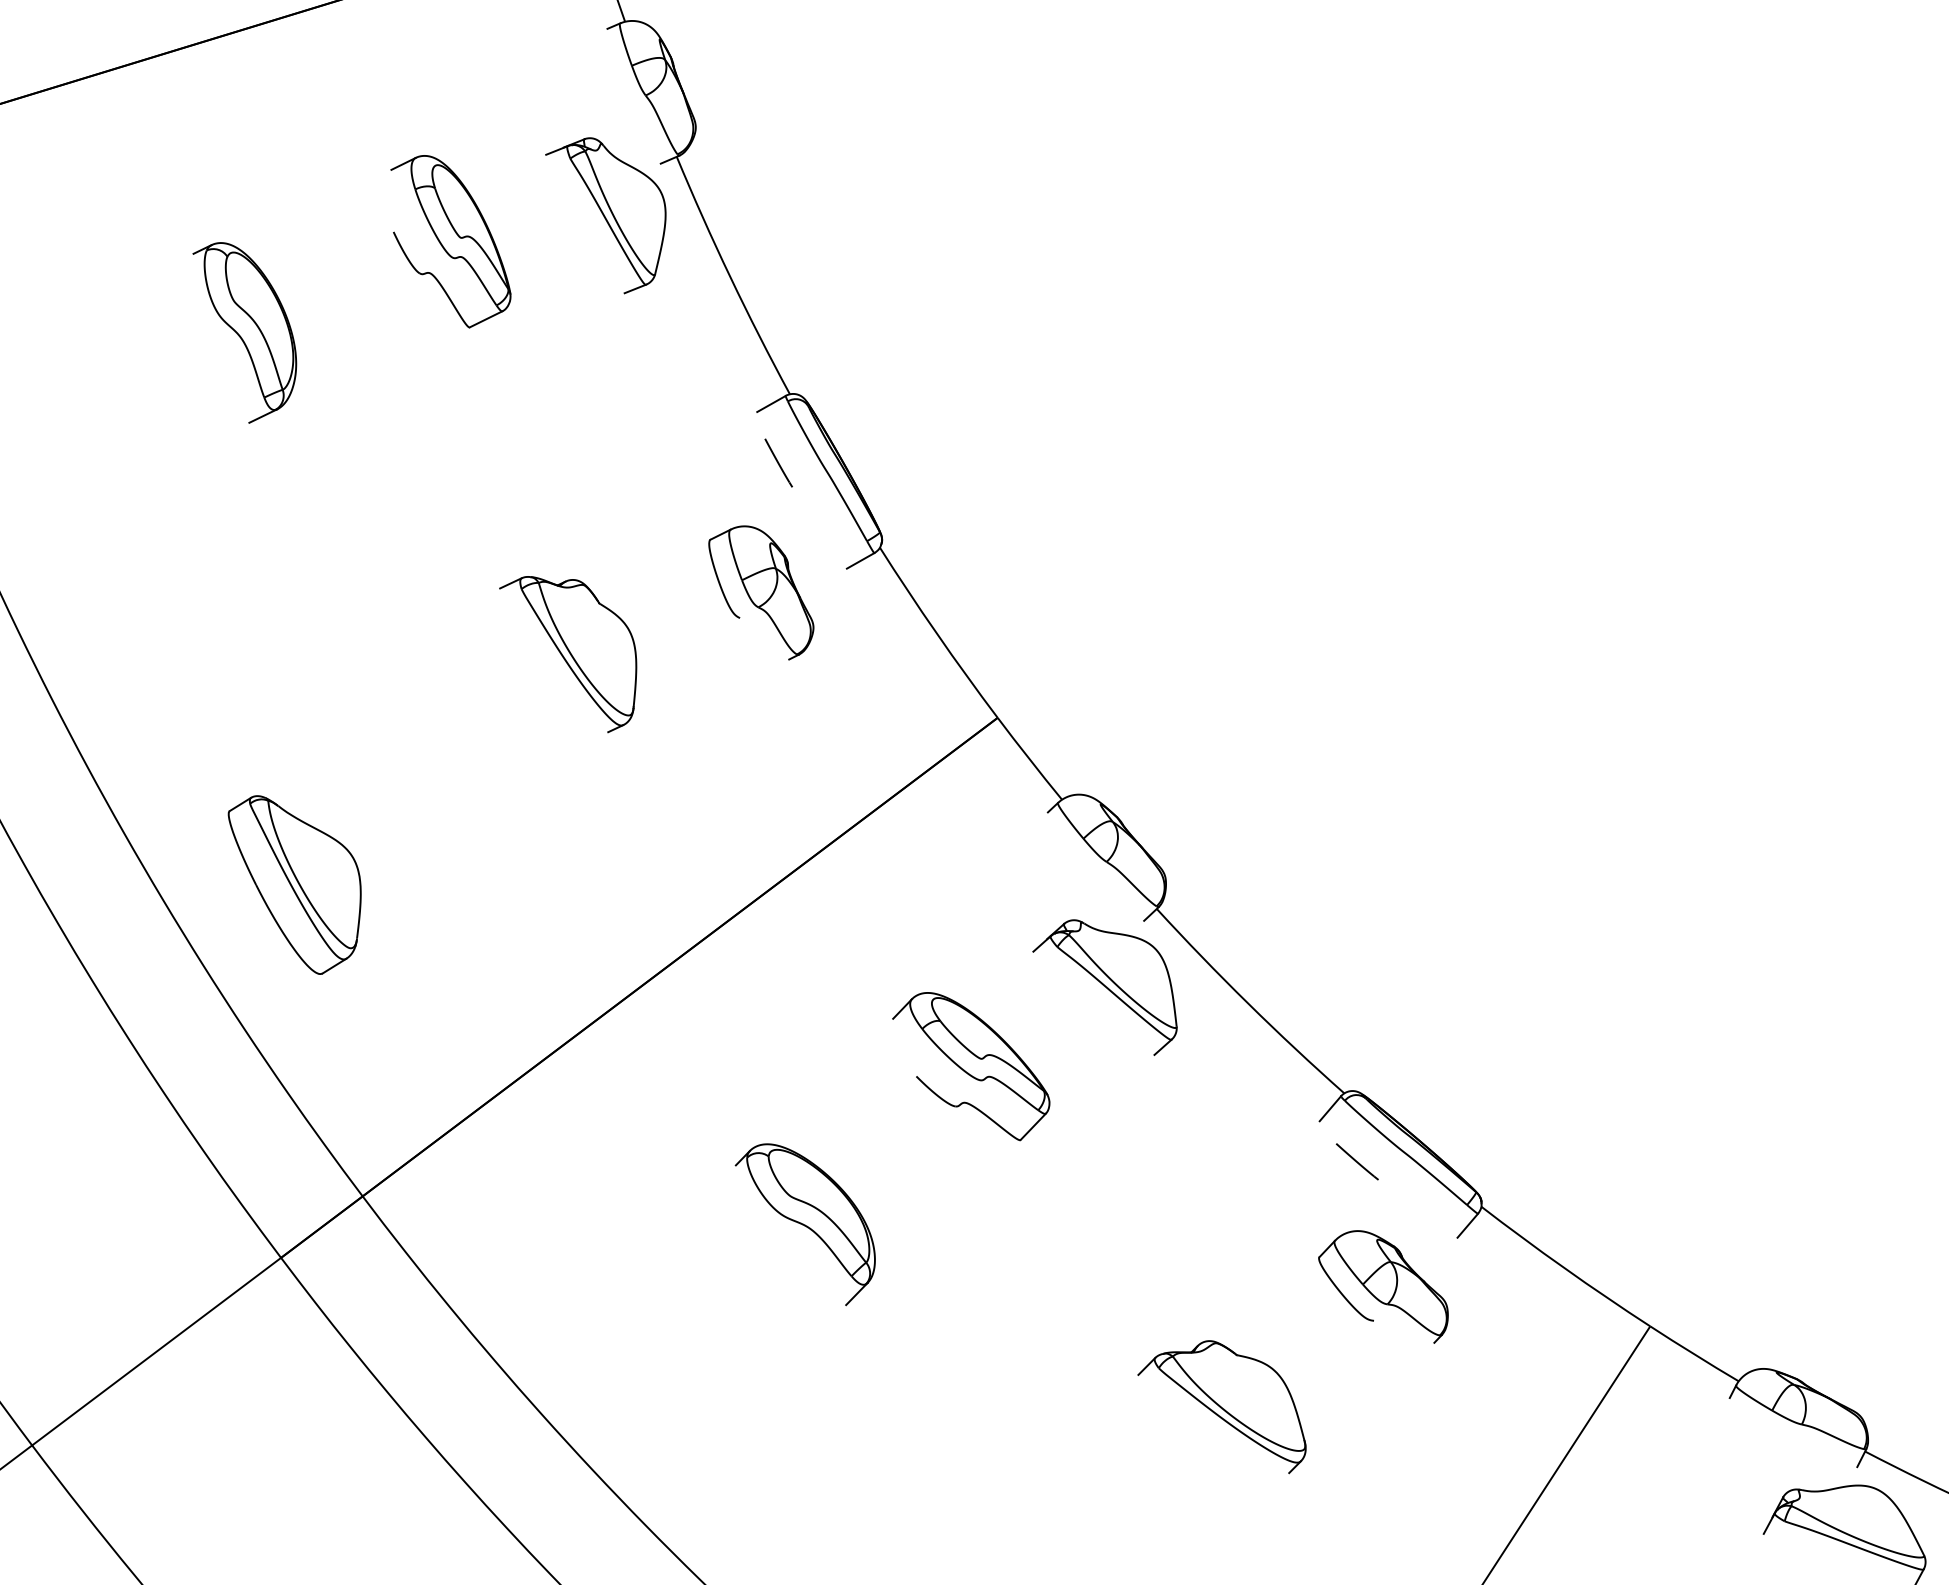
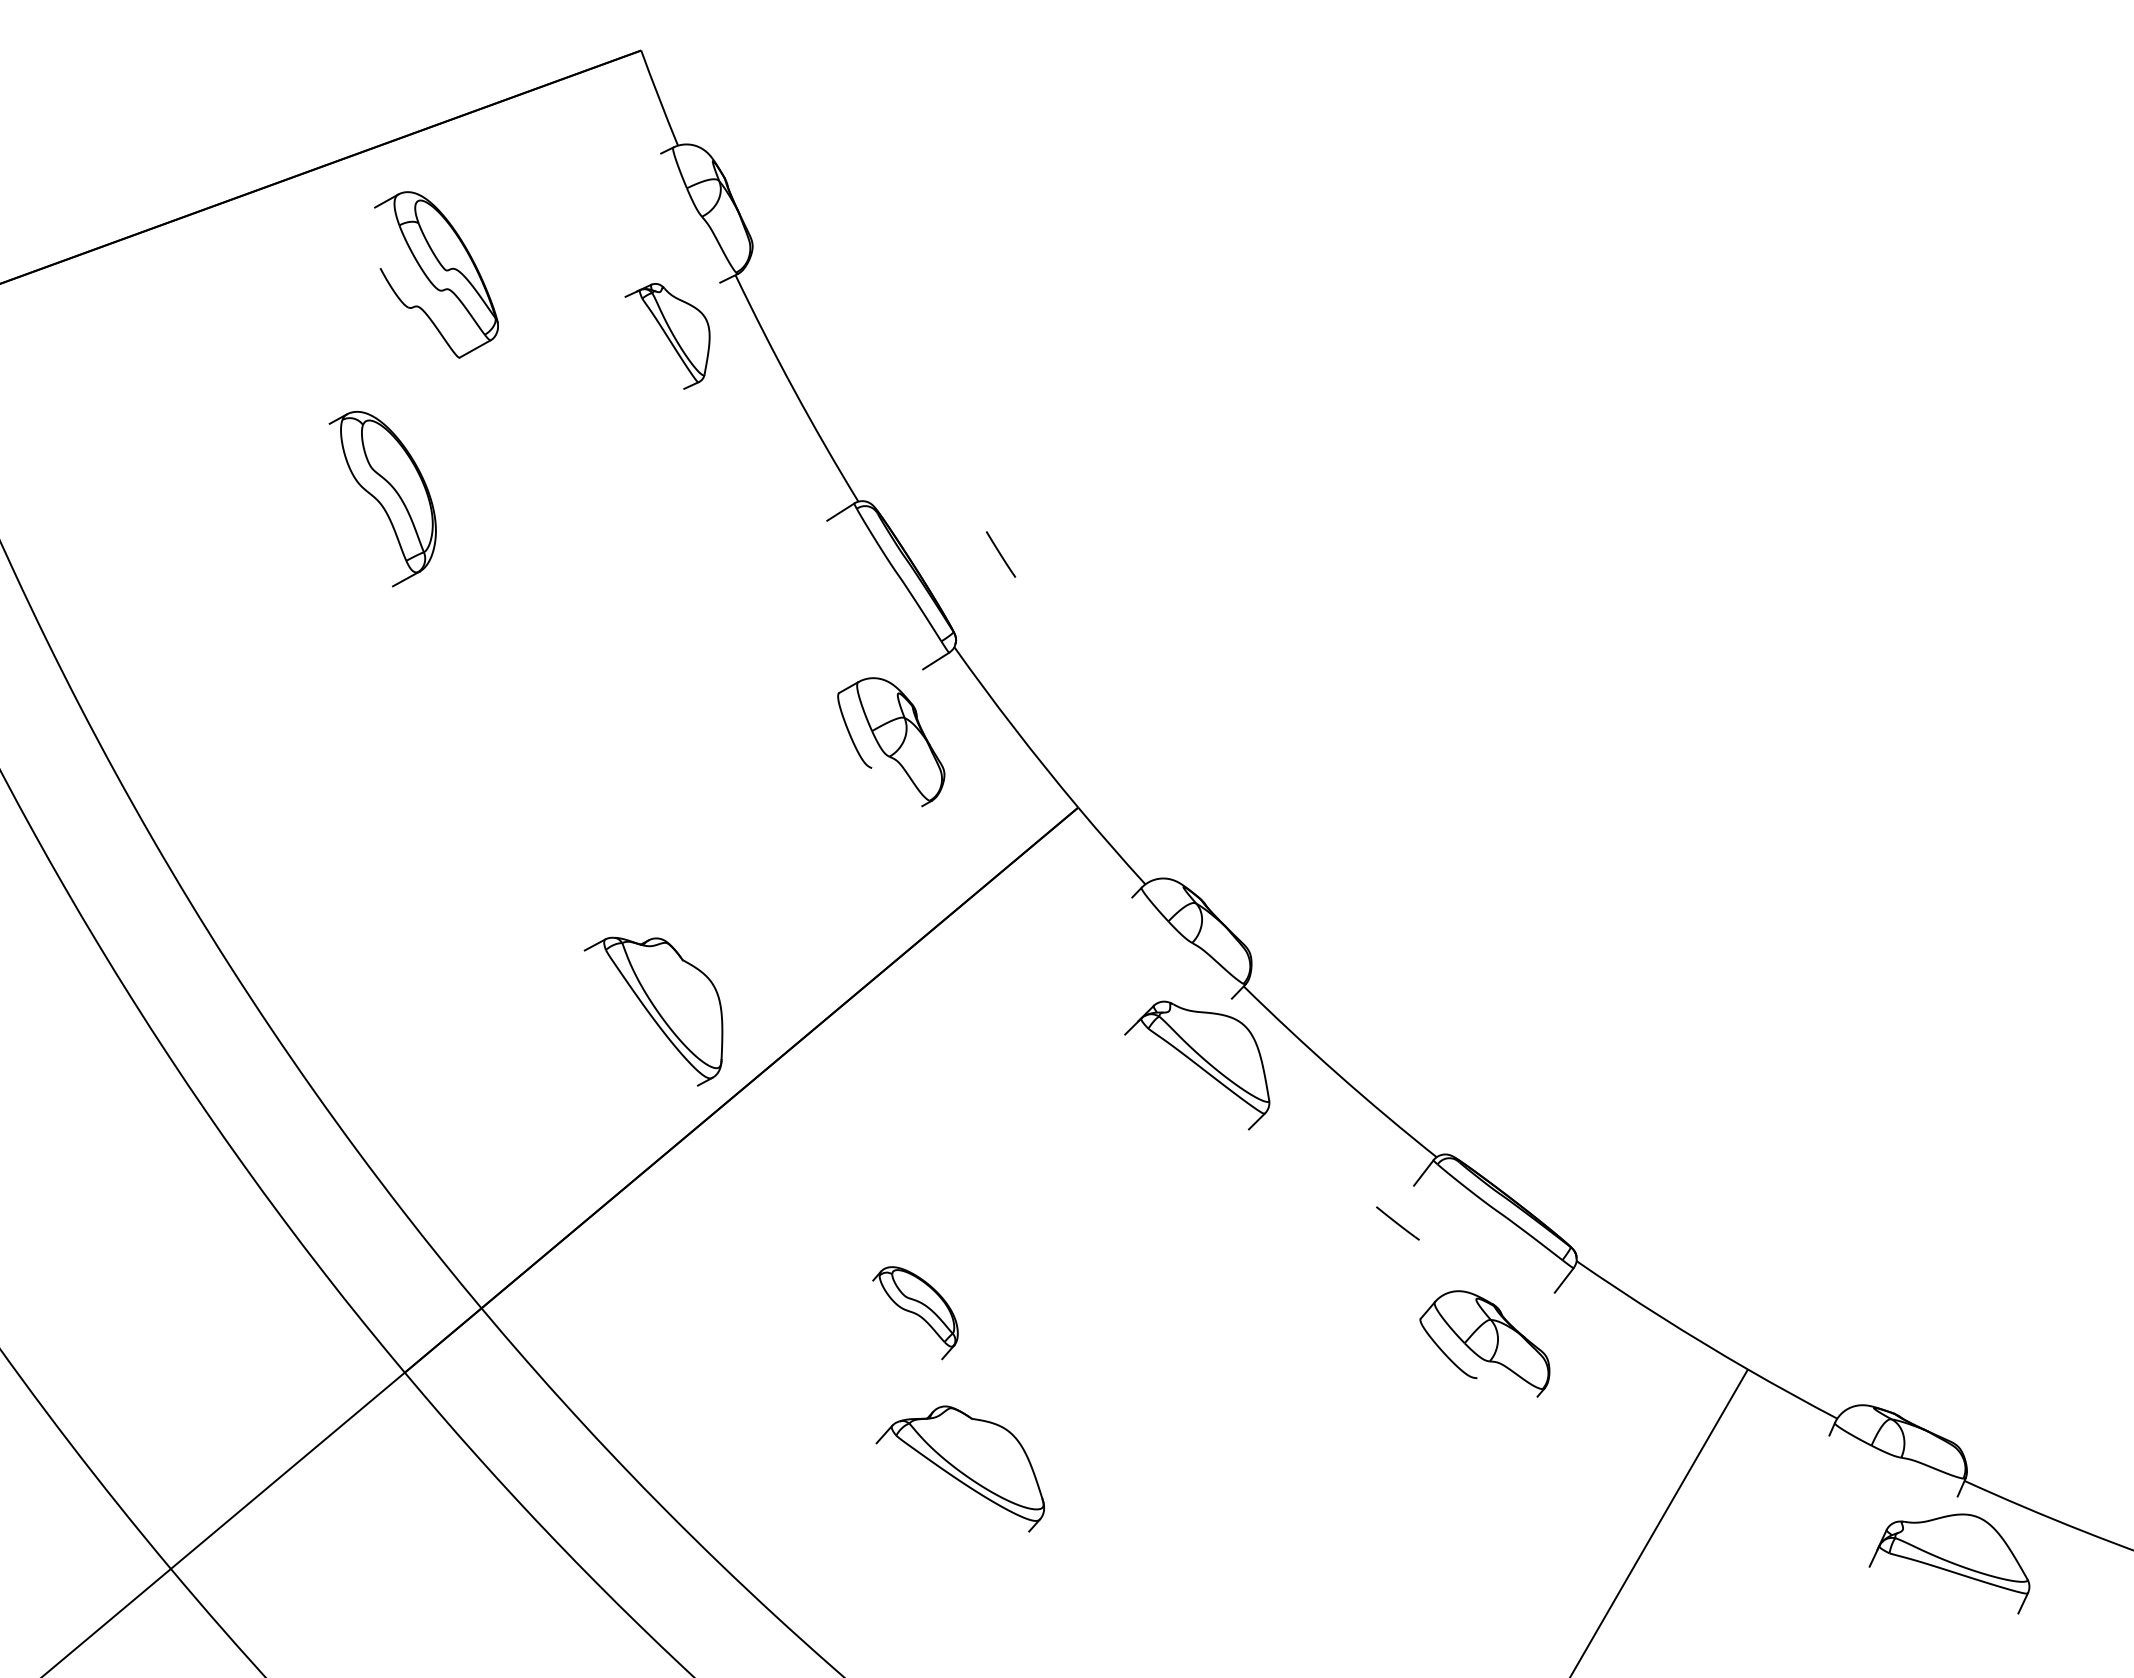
part: (604, 215) -> (667, 336), size x0.7
part: (450, 241) -> (436, 274), moved
part: (243, 332) -> (382, 498), moved
line: (779, 463) -> (1001, 554), moved
part: (761, 592) -> (891, 742), moved
part: (566, 654) -> (653, 1011), moved
part: (293, 885) -> (397, 1007), removed
part: (970, 1065) -> (1069, 1149), removed
line: (1356, 1161) -> (1397, 1223), moved
part: (804, 1223) -> (915, 1312), size x0.6
part: (1222, 1405) -> (960, 1468), moved

